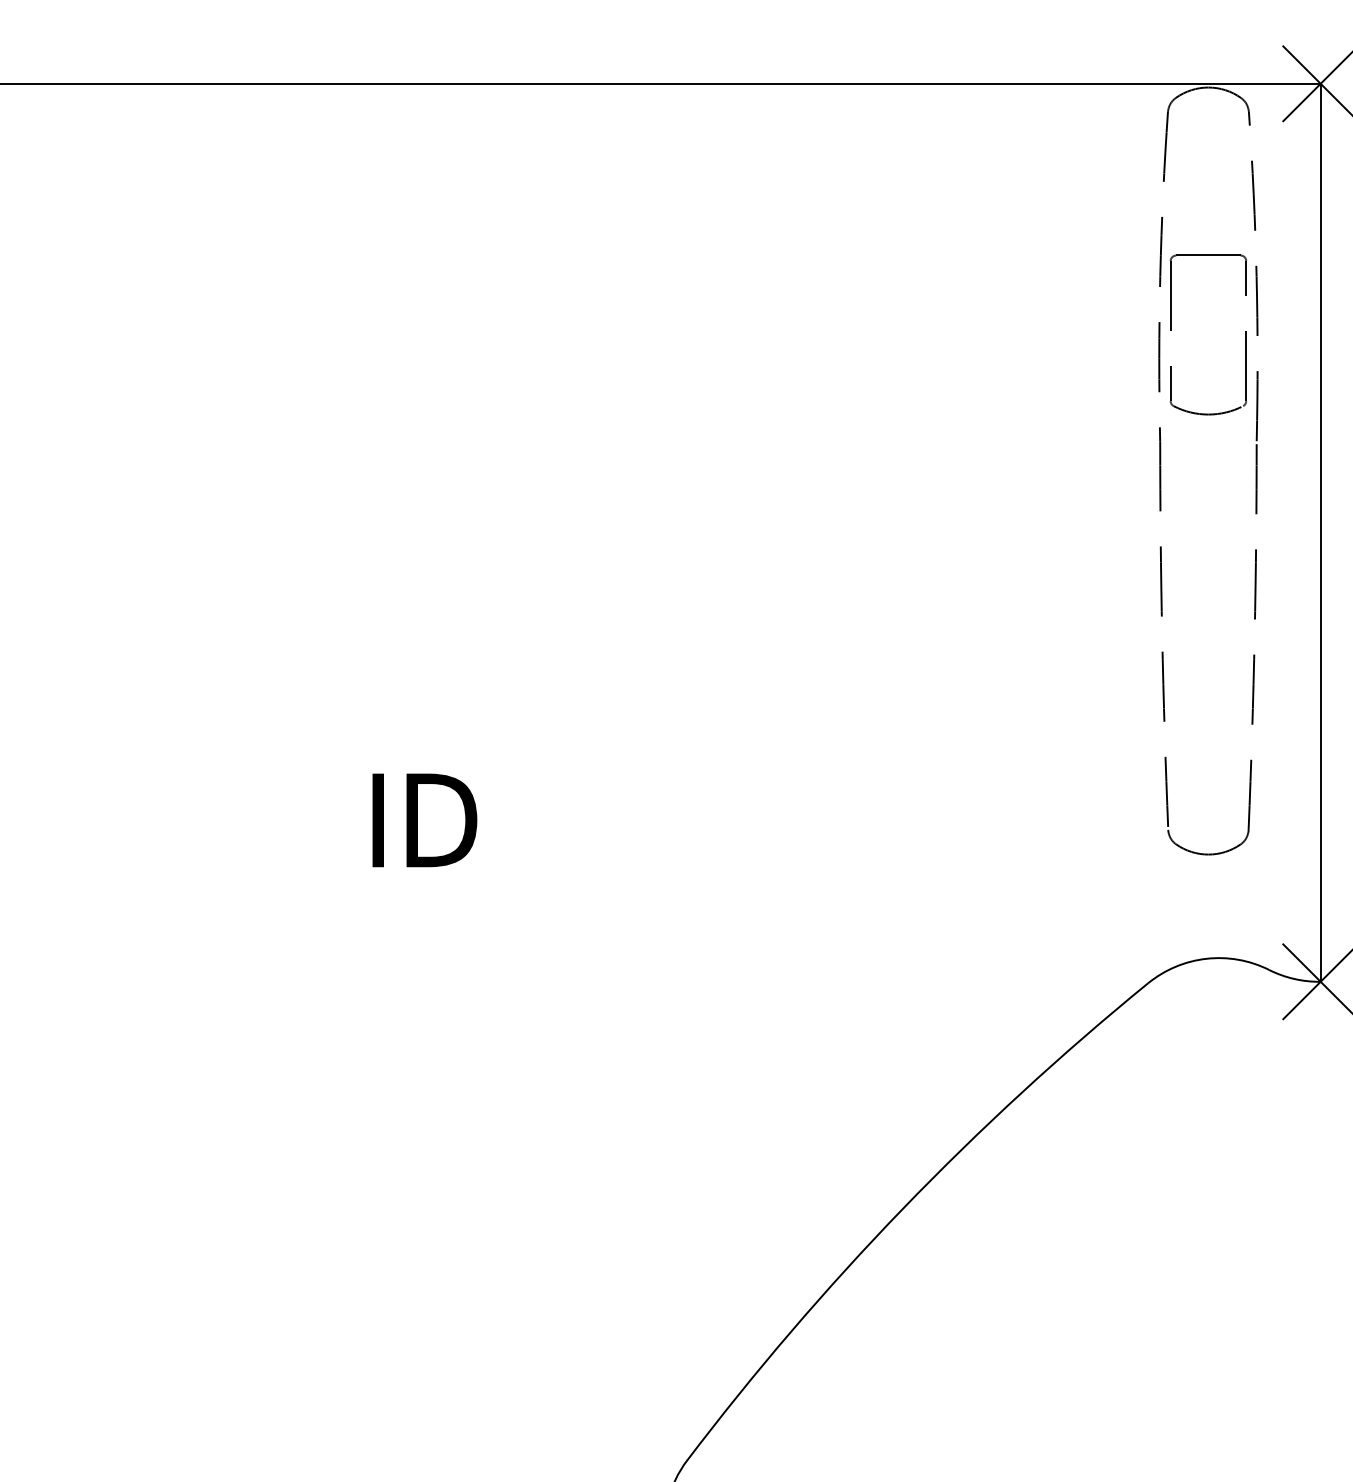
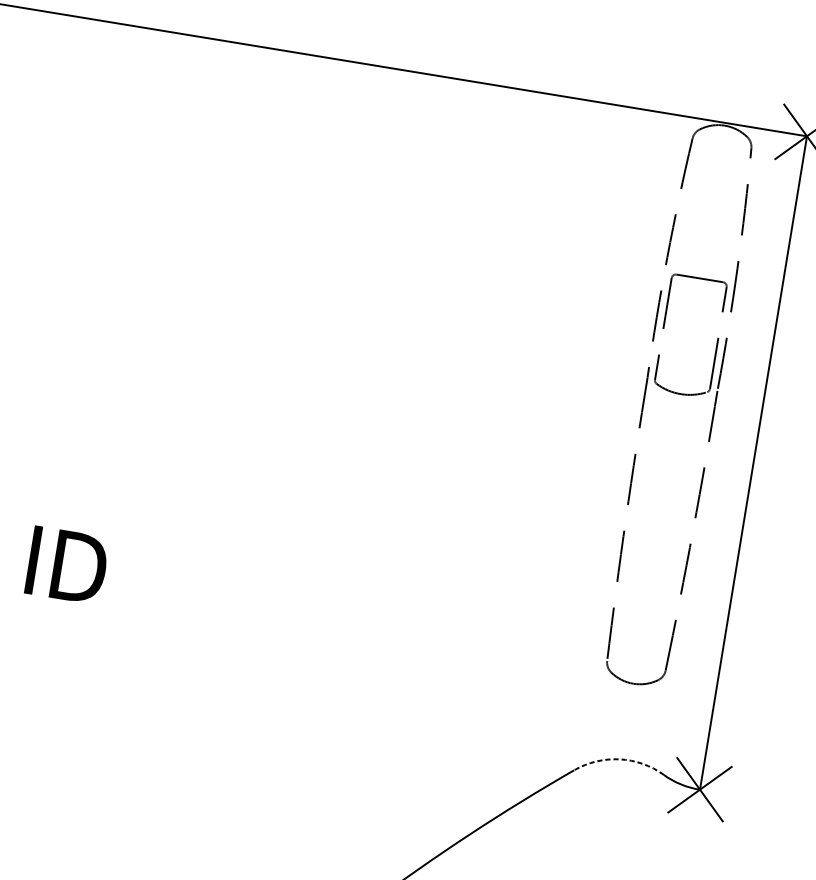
part: (1245, 334) -> (717, 340), moved
arc: (1206, 958) -> (619, 759), solid -> dashed

